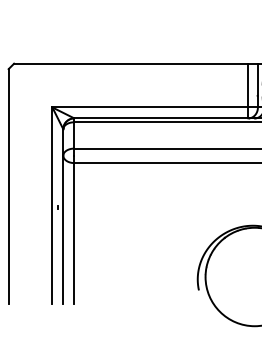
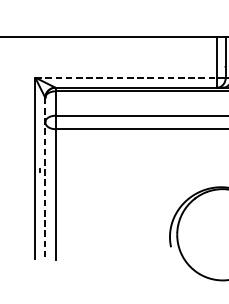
line: (150, 107) -> (126, 77), solid -> dashed
line: (63, 216) -> (45, 178), solid -> dashed

